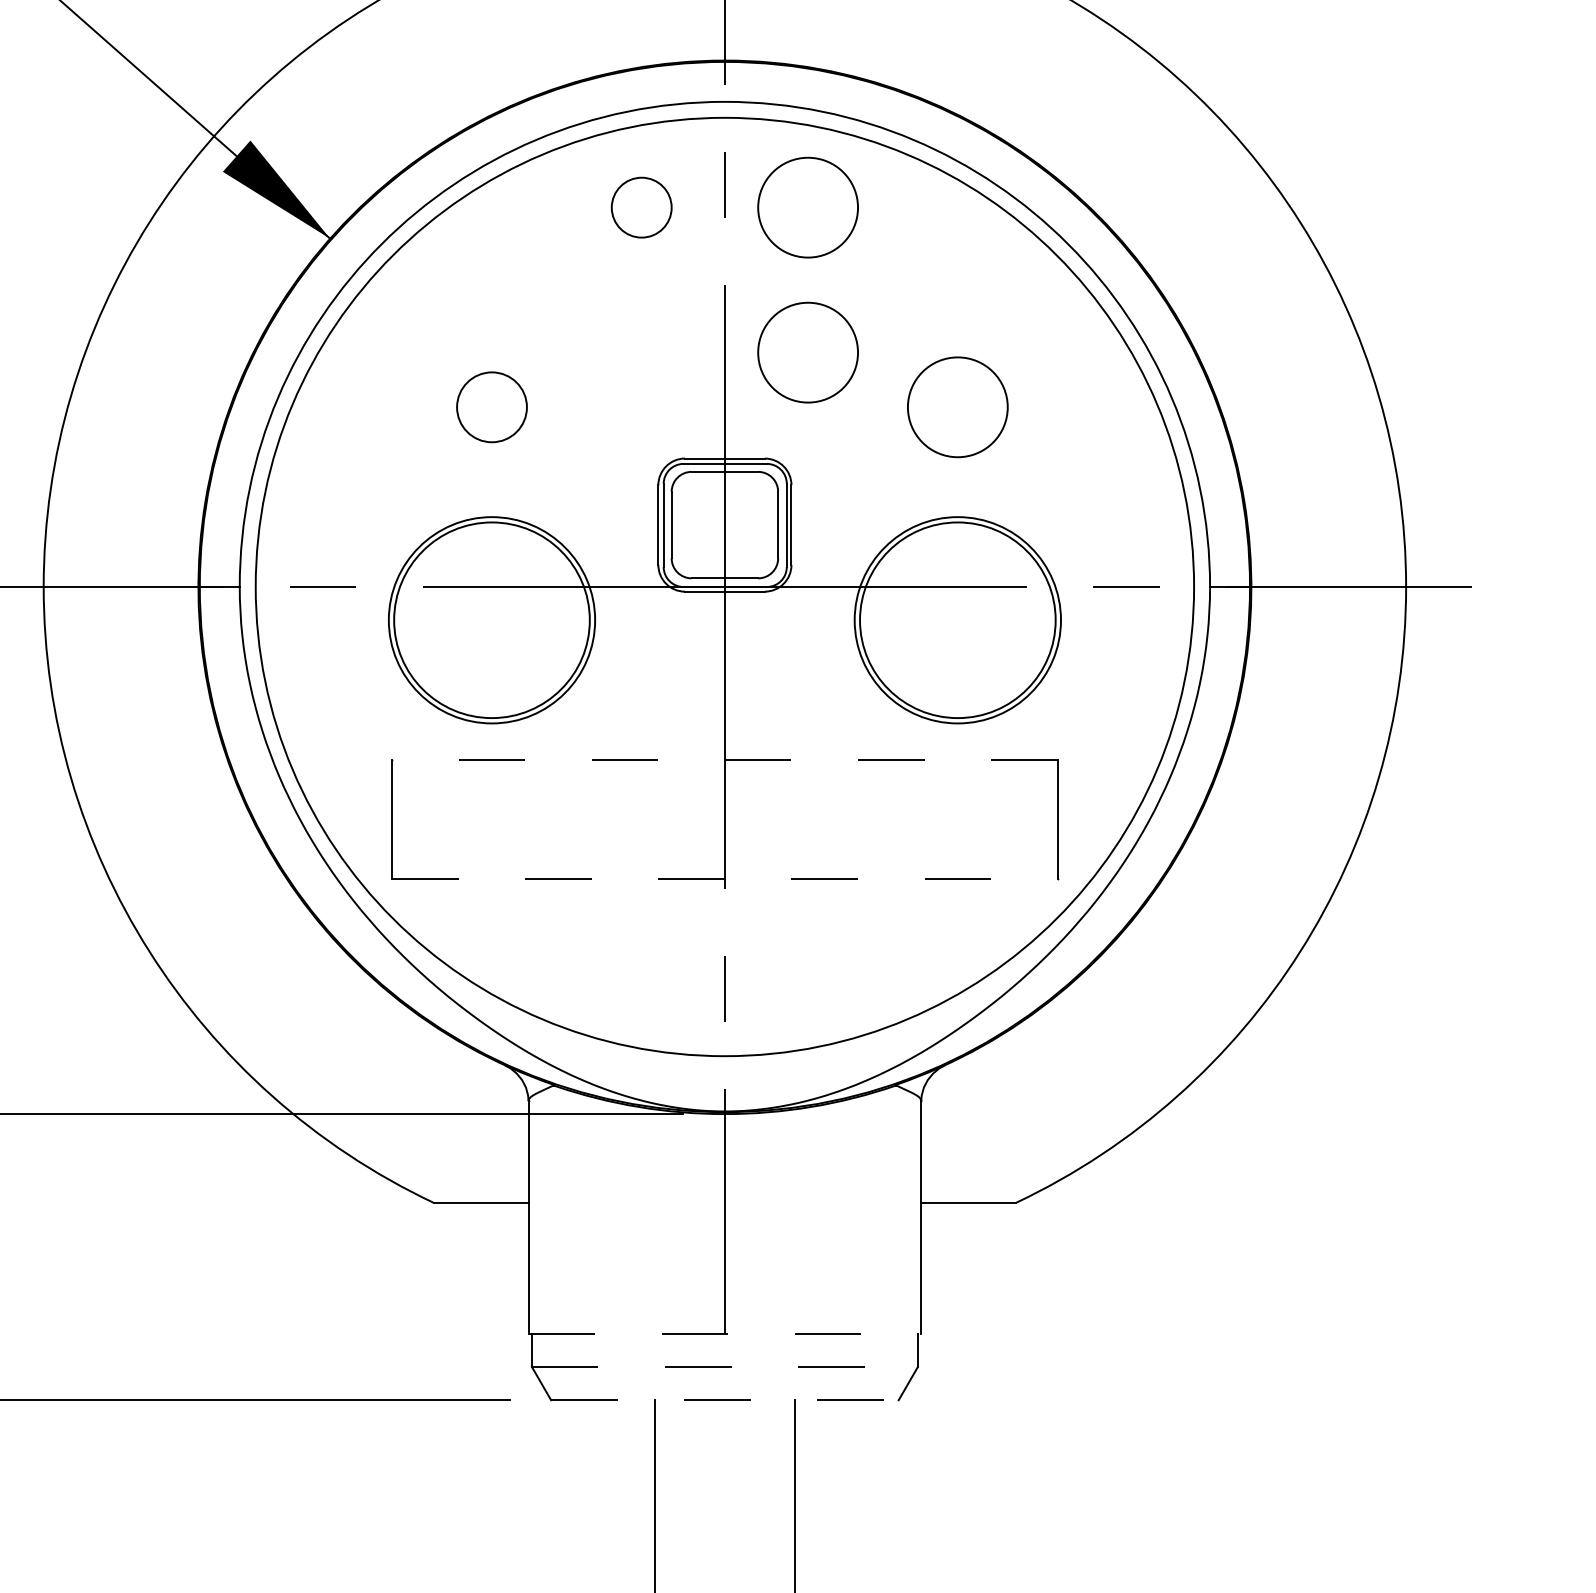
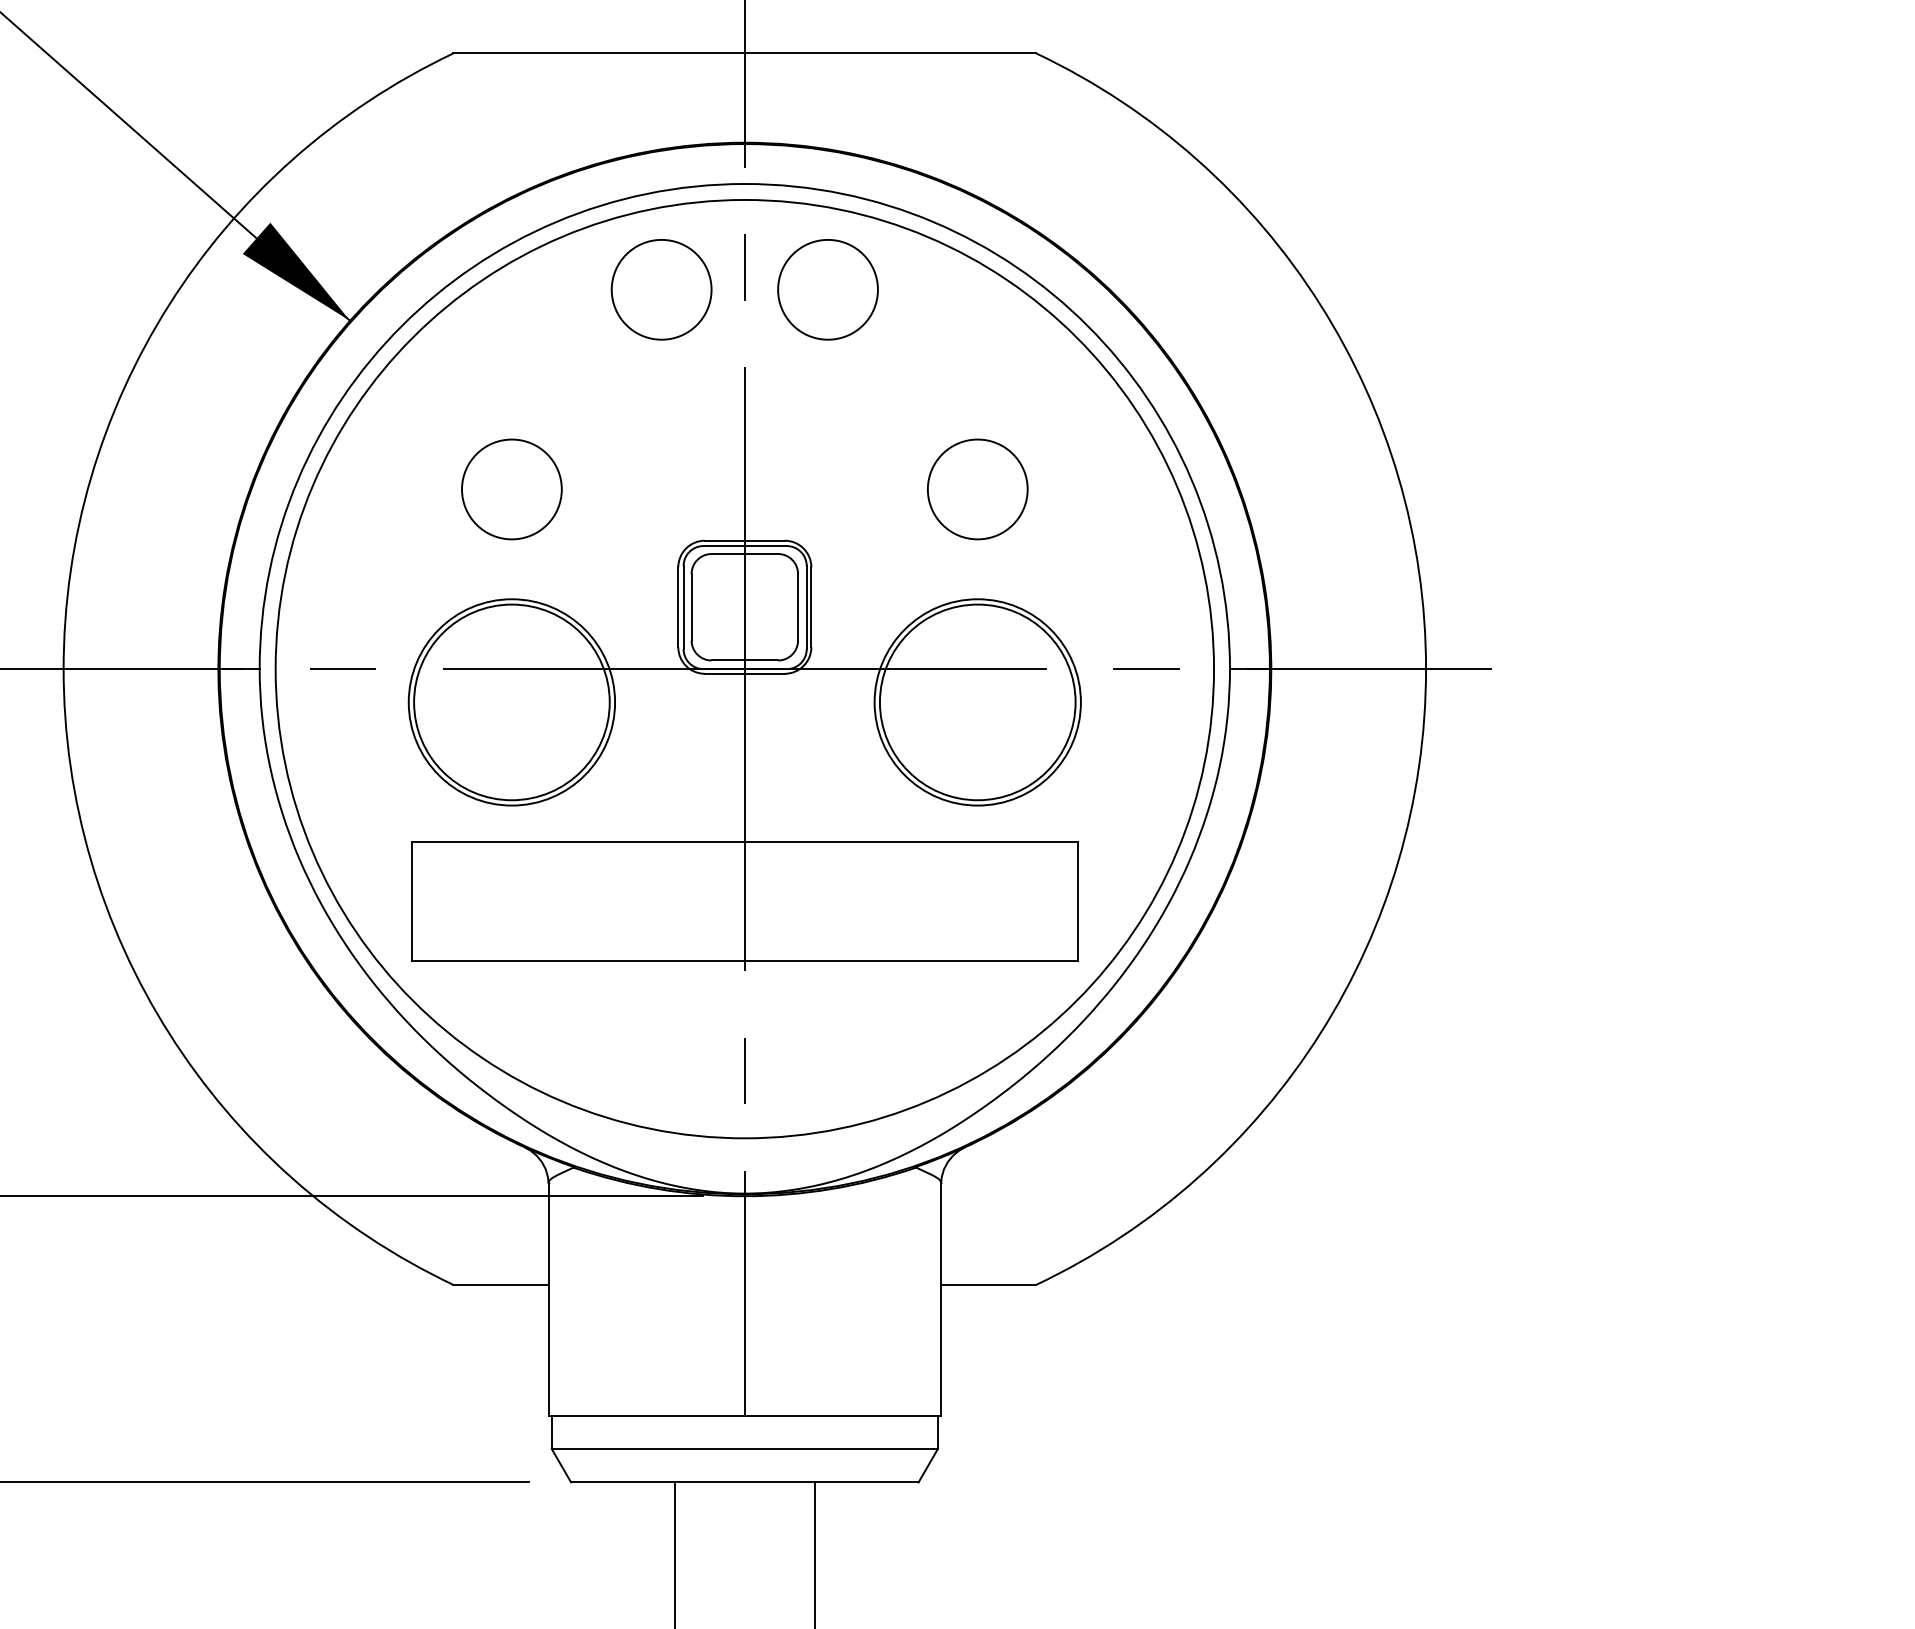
circle: (641, 207) -> (661, 289), size x1.67
circle: (807, 352) -> (827, 434), removed
circle: (491, 407) -> (511, 489), size x1.43
line: (724, 760) -> (744, 842), dashed -> solid
line: (724, 878) -> (744, 960), dashed -> solid
line: (725, 1333) -> (745, 1415), dashed -> solid
line: (724, 1367) -> (744, 1449), dashed -> solid
line: (724, 1400) -> (744, 1482), dashed -> solid

